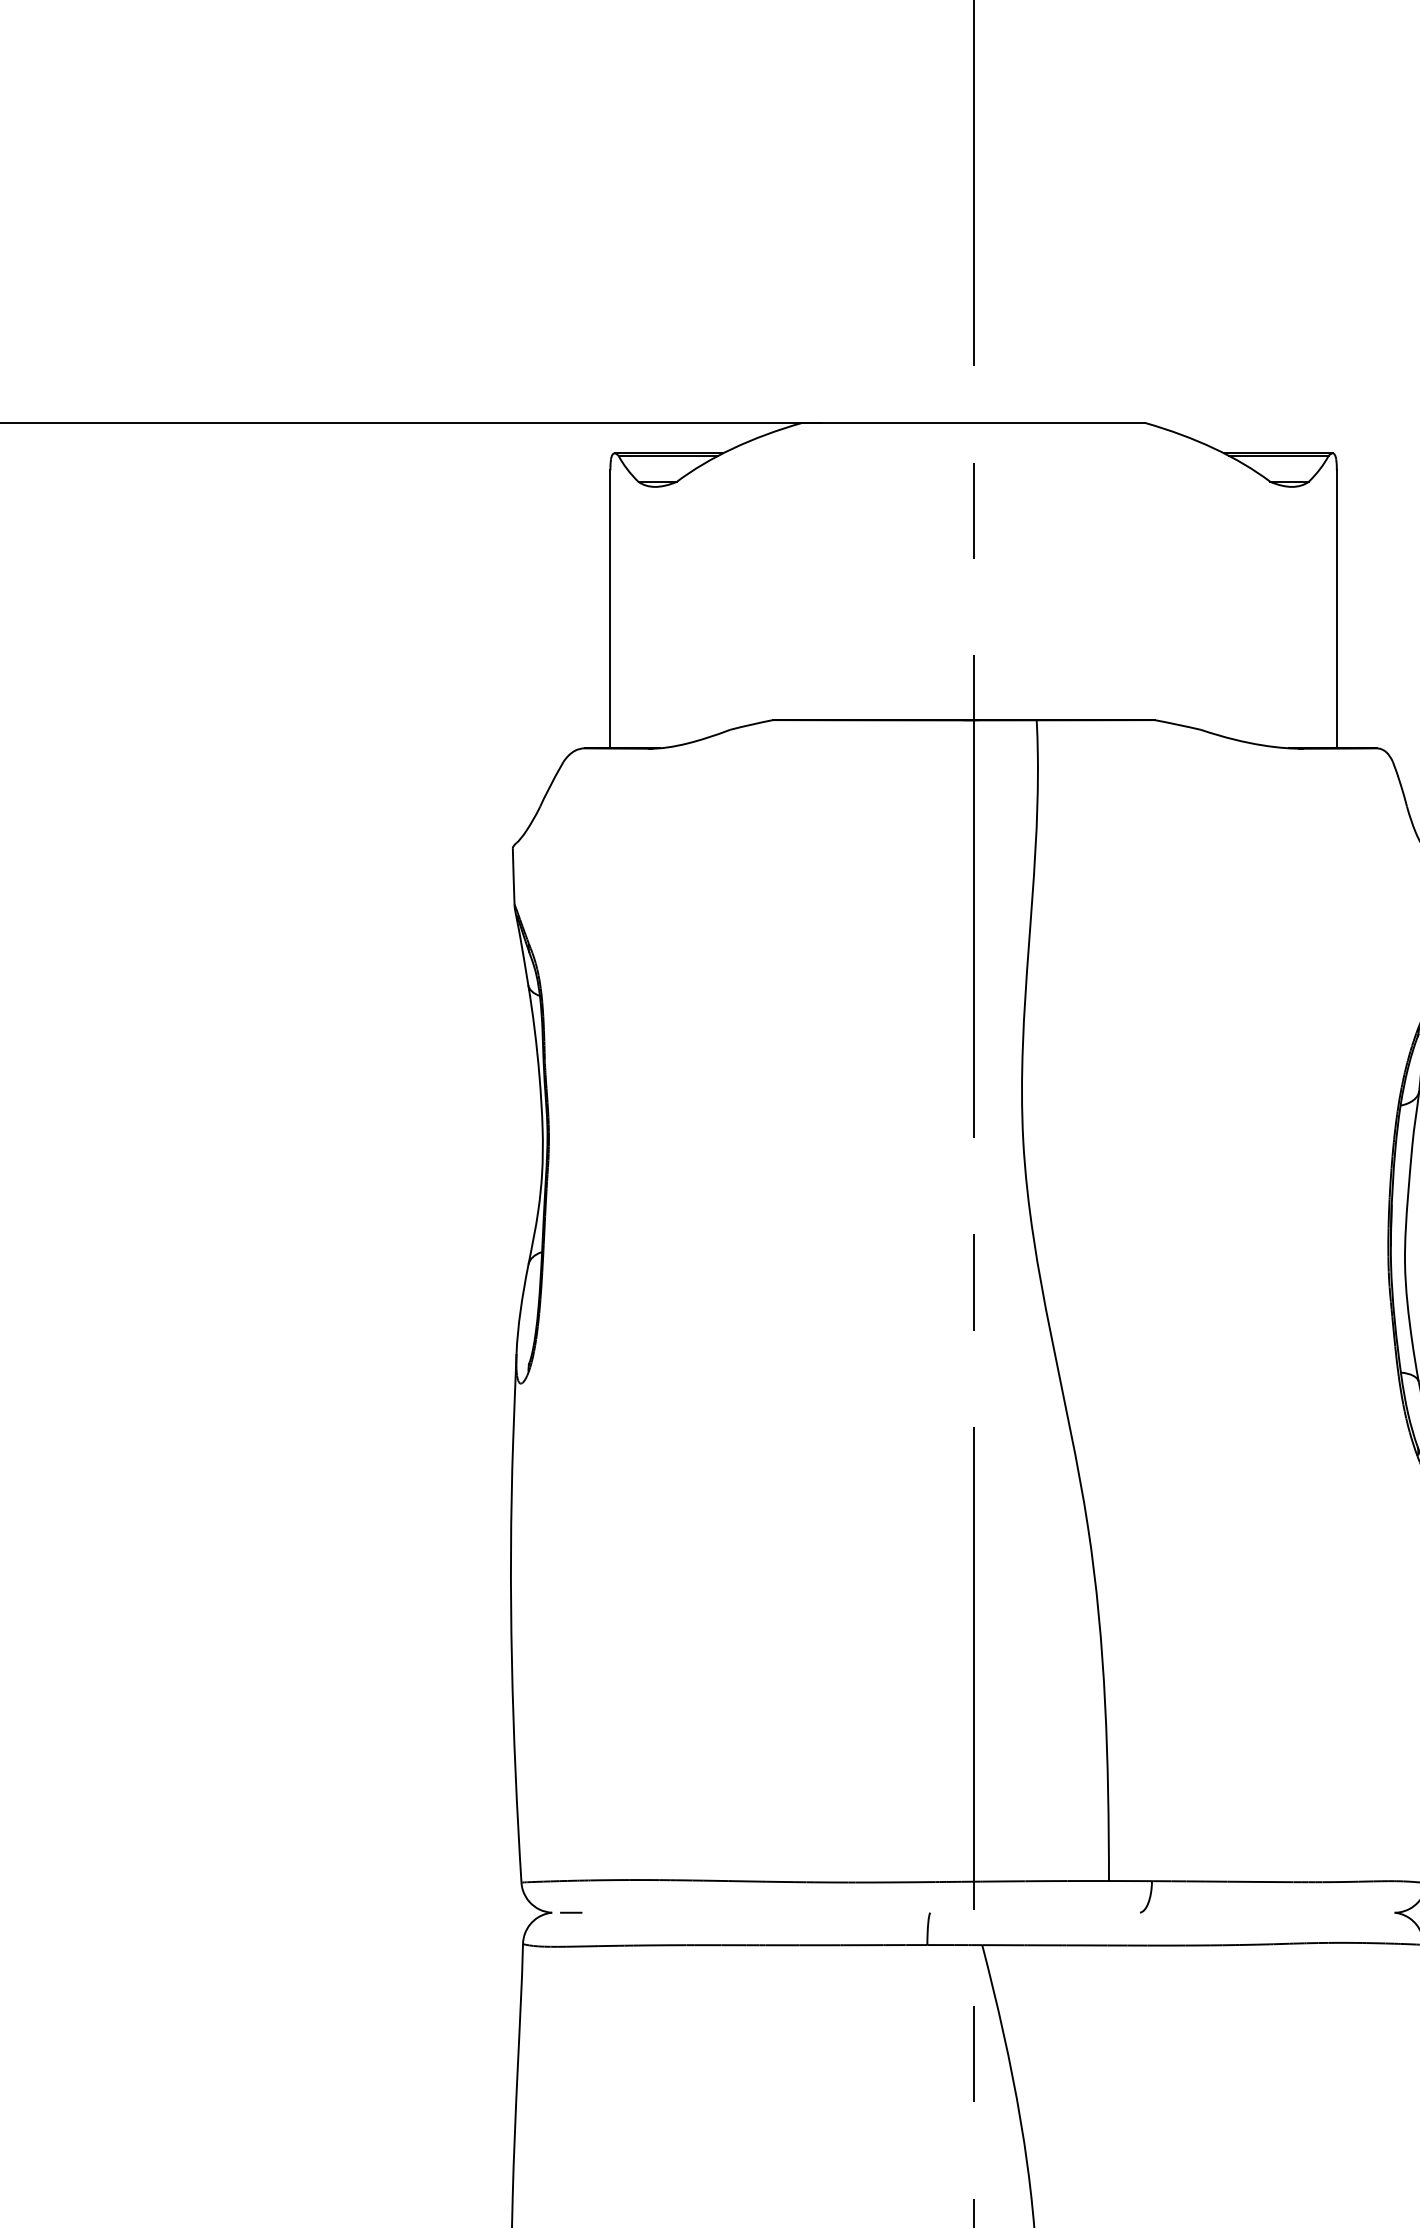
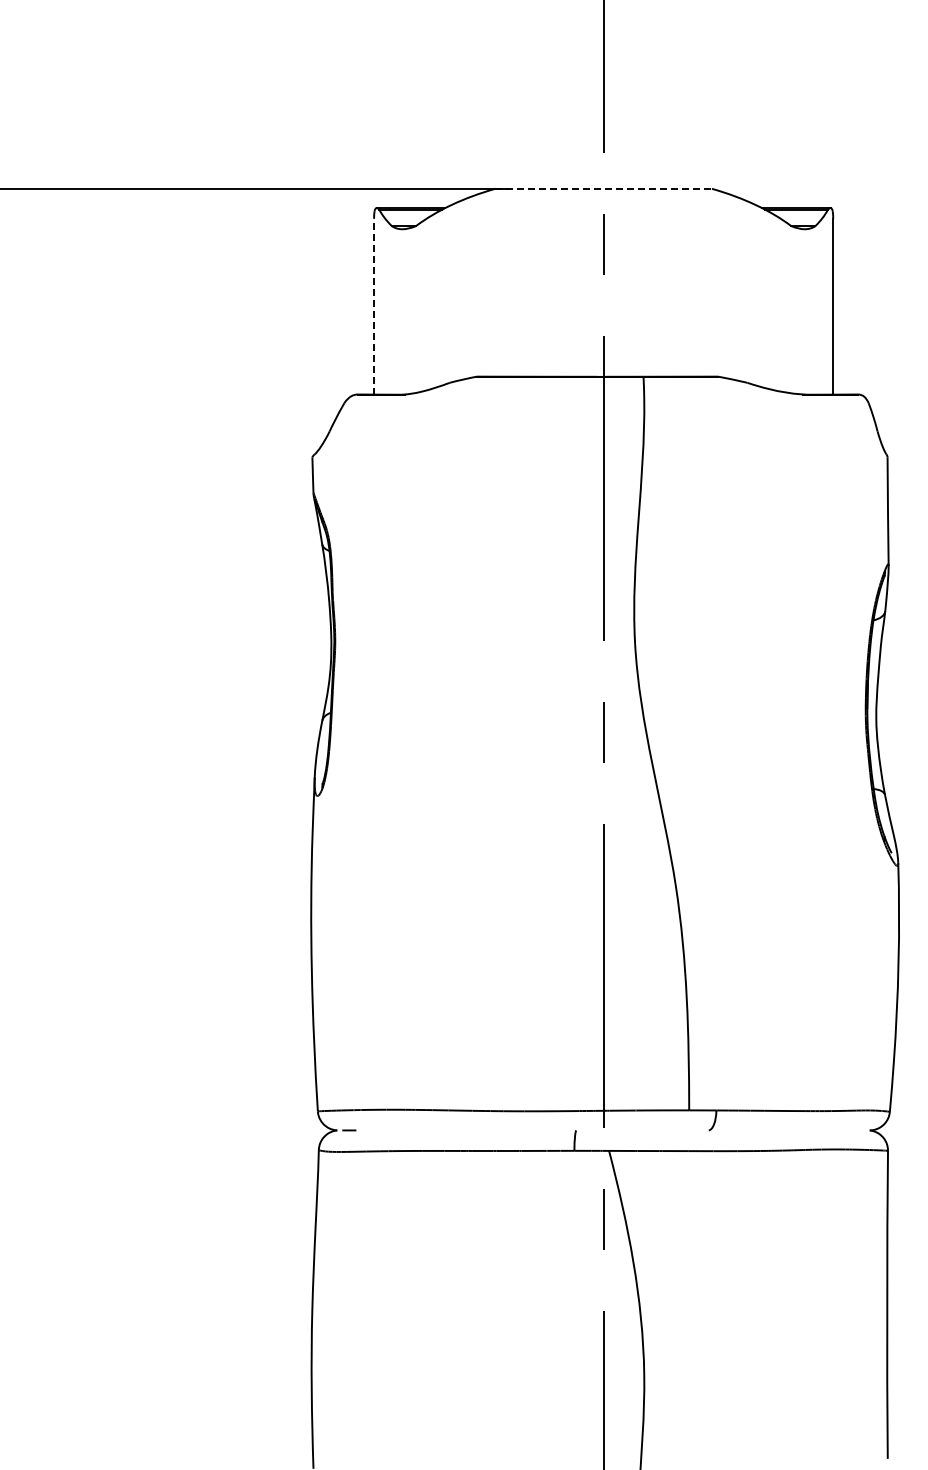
line: (974, 422) -> (604, 188), solid -> dashed
line: (611, 609) -> (374, 306), solid -> dashed

